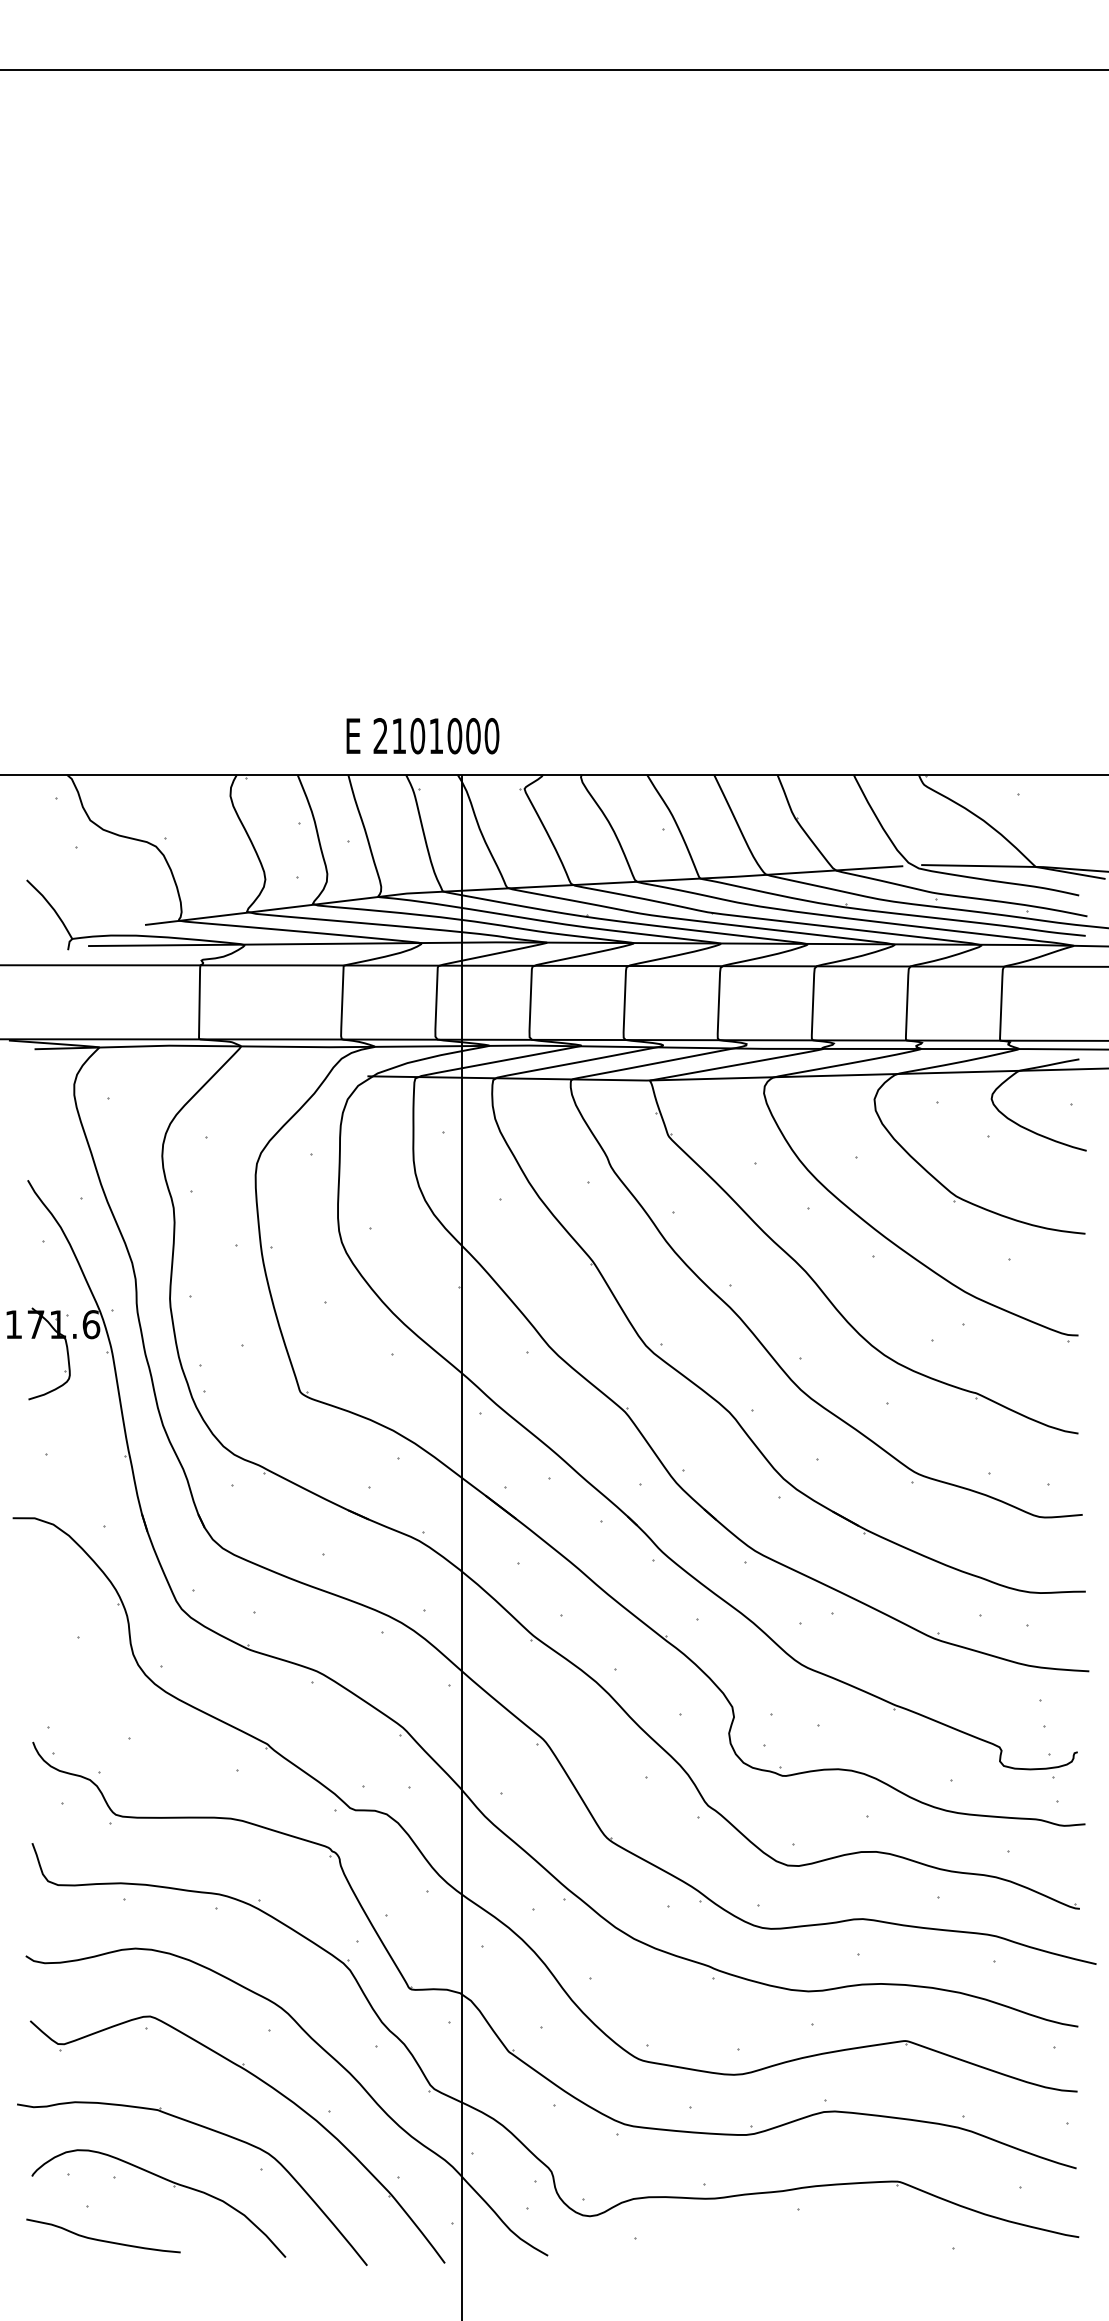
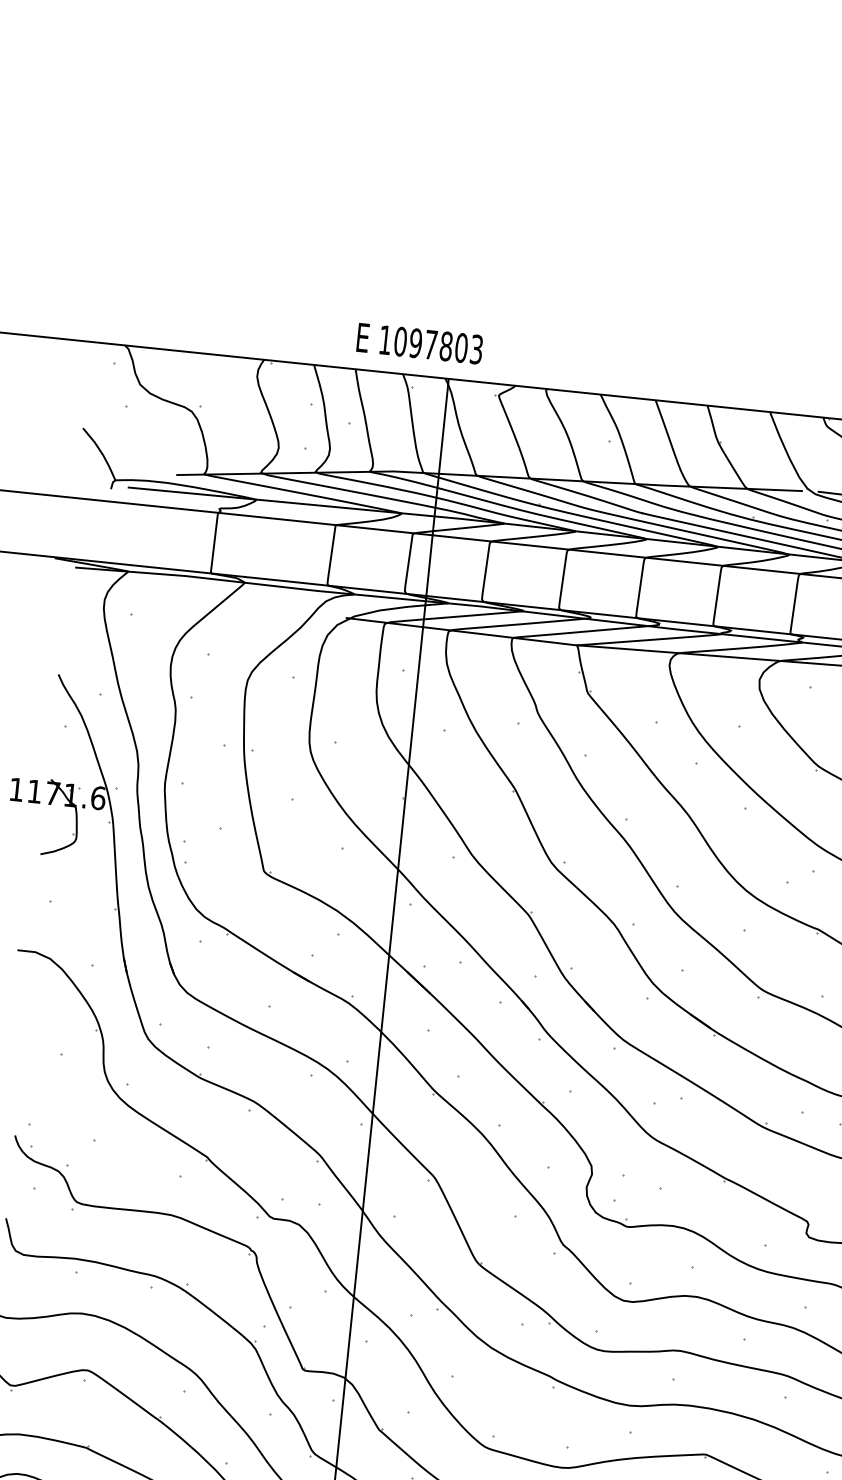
text: (436, 736) -> (431, 345), 2101000 -> 1097803

